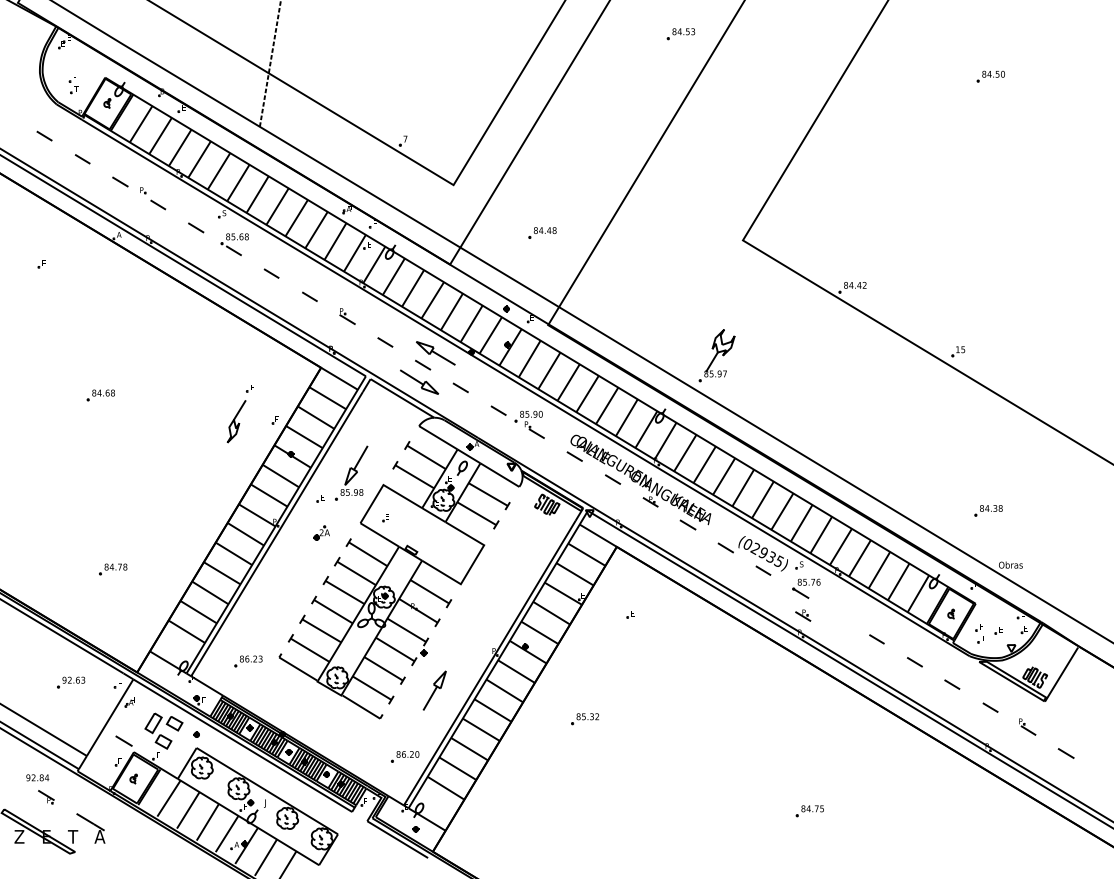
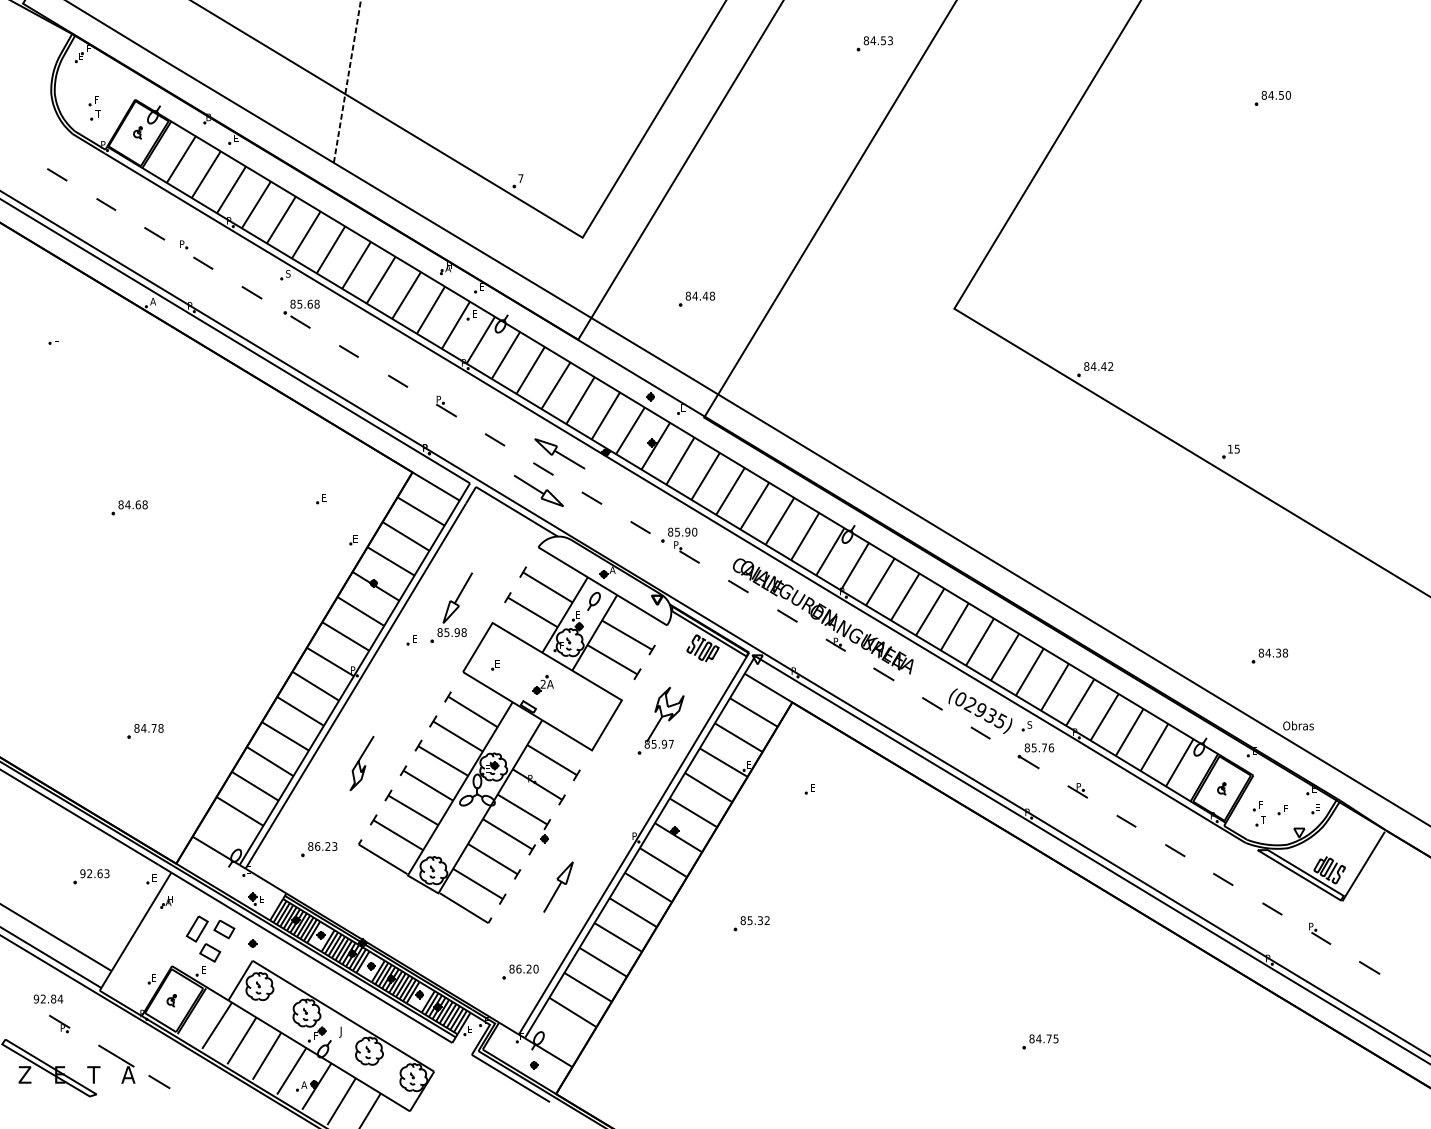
part: (716, 355) -> (660, 720), moved
curve: (235, 421) -> (360, 763), moved
part: (321, 532) -> (542, 684), moved
part: (803, 615) -> (1077, 790), moved
line: (124, 741) -> (159, 1082), moved

